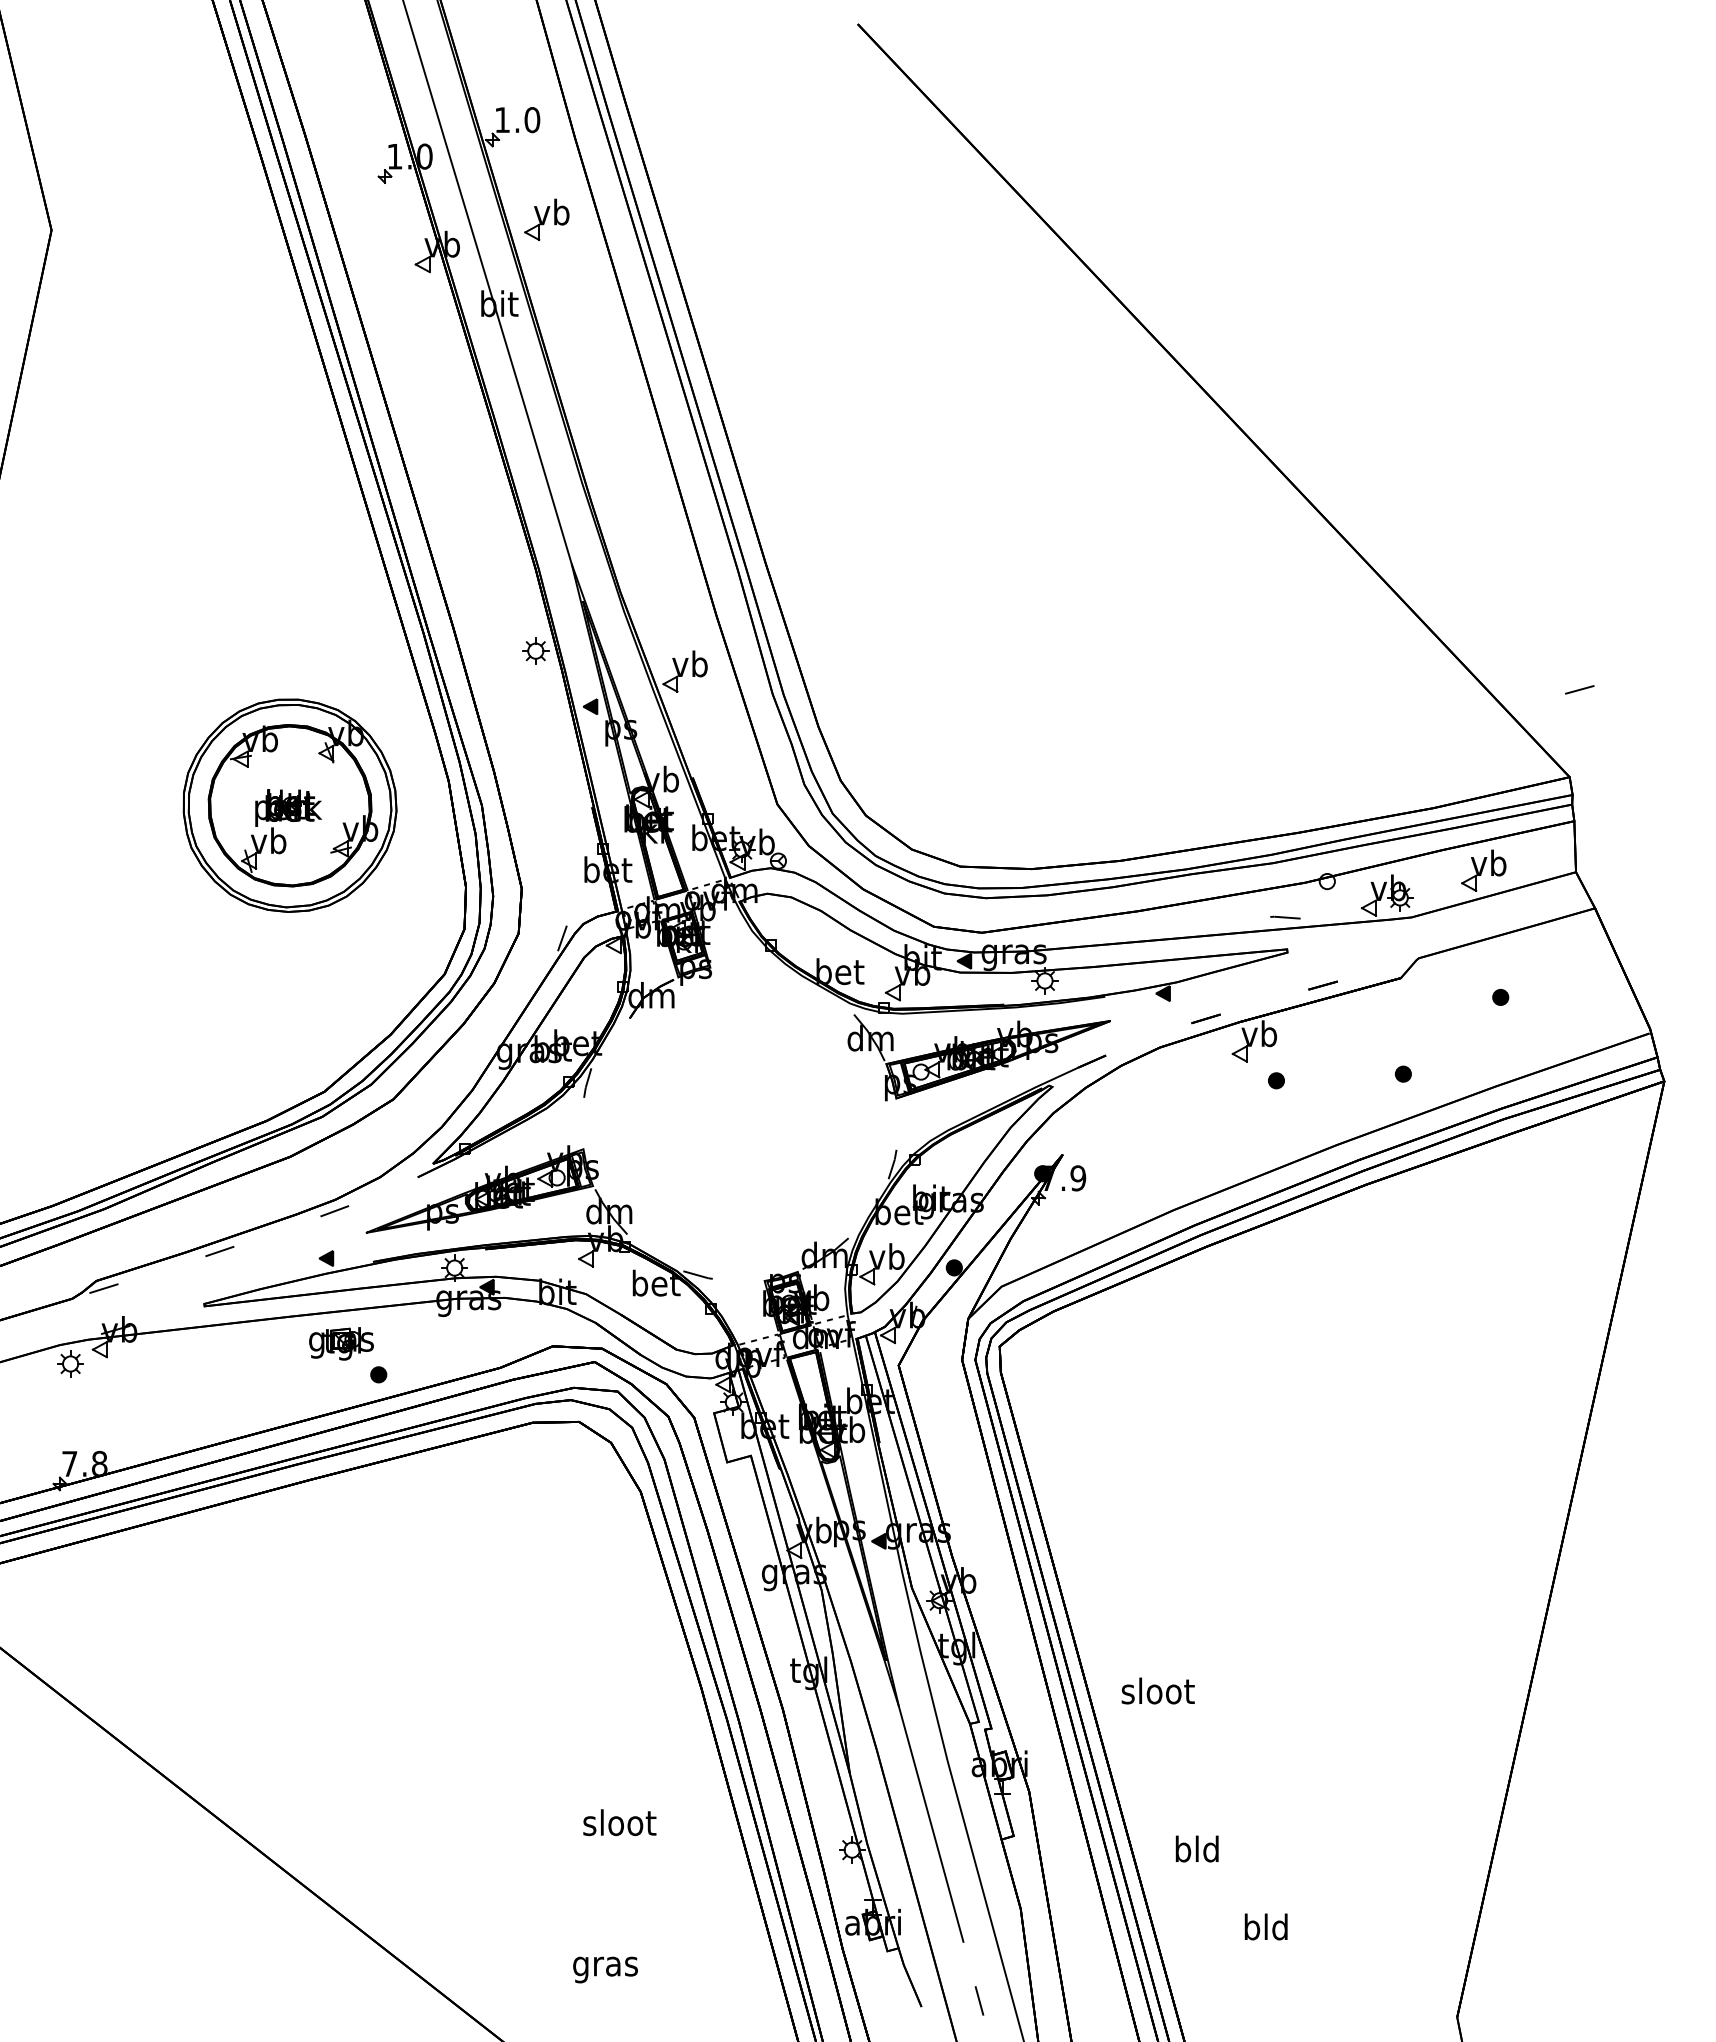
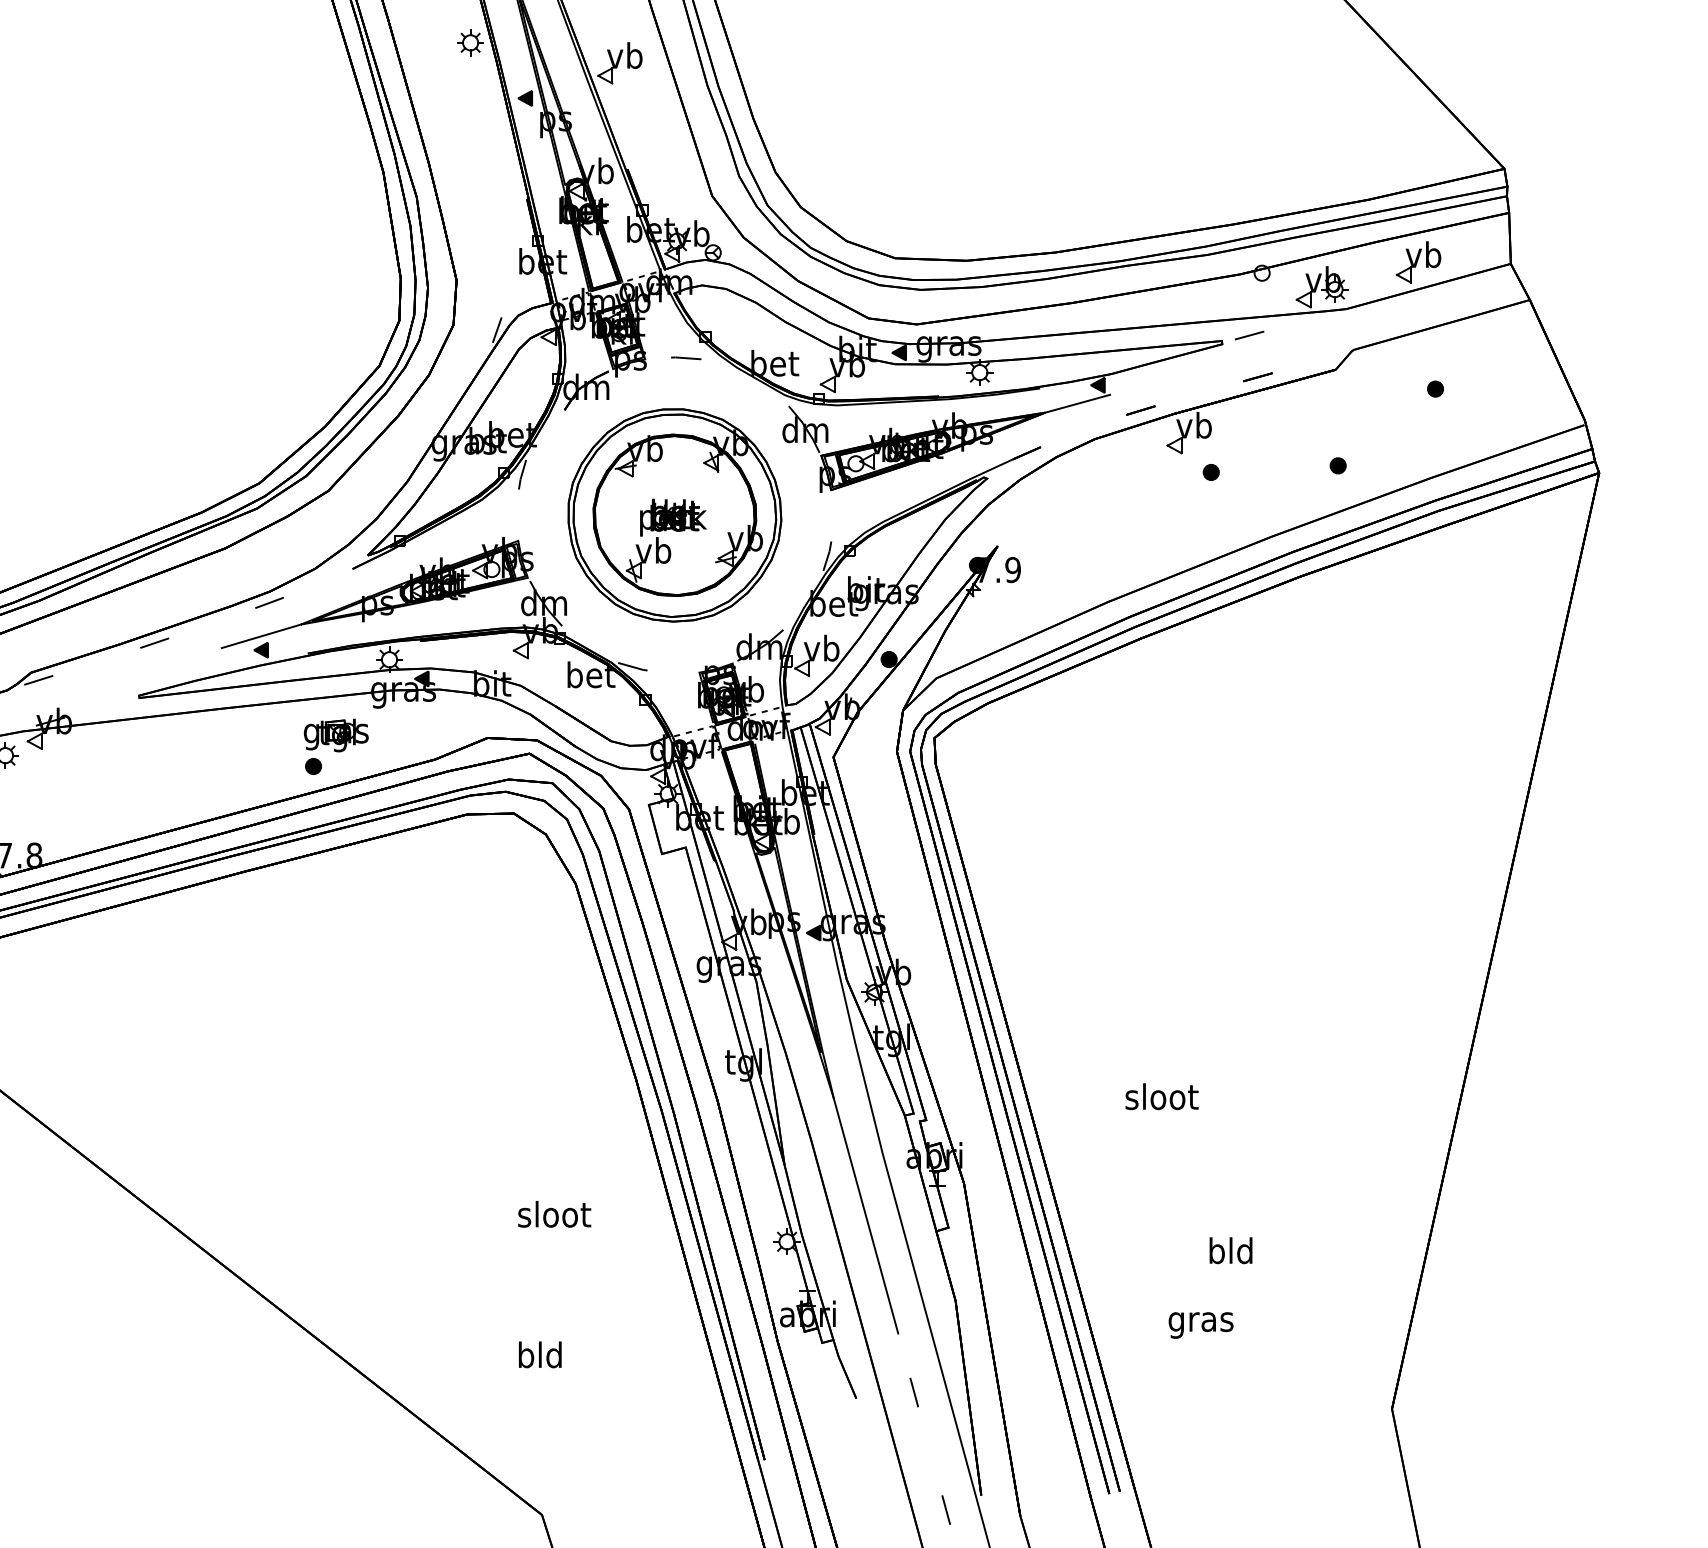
line: (1579, 689) -> (1249, 335), moved
part: (289, 805) -> (674, 515), moved
line: (1285, 917) -> (686, 358), moved
line: (1142, 1011) -> (1077, 403), added
line: (325, 1244) -> (260, 636), added
part: (341, 1343) -> (336, 735), moved
text: (1157, 1690) -> (1161, 1096), moved
text: (1196, 1848) -> (1230, 1250), moved
text: (1265, 1930) -> (1200, 1322), bld -> gras
text: (605, 1966) -> (540, 1358), gras -> bld

